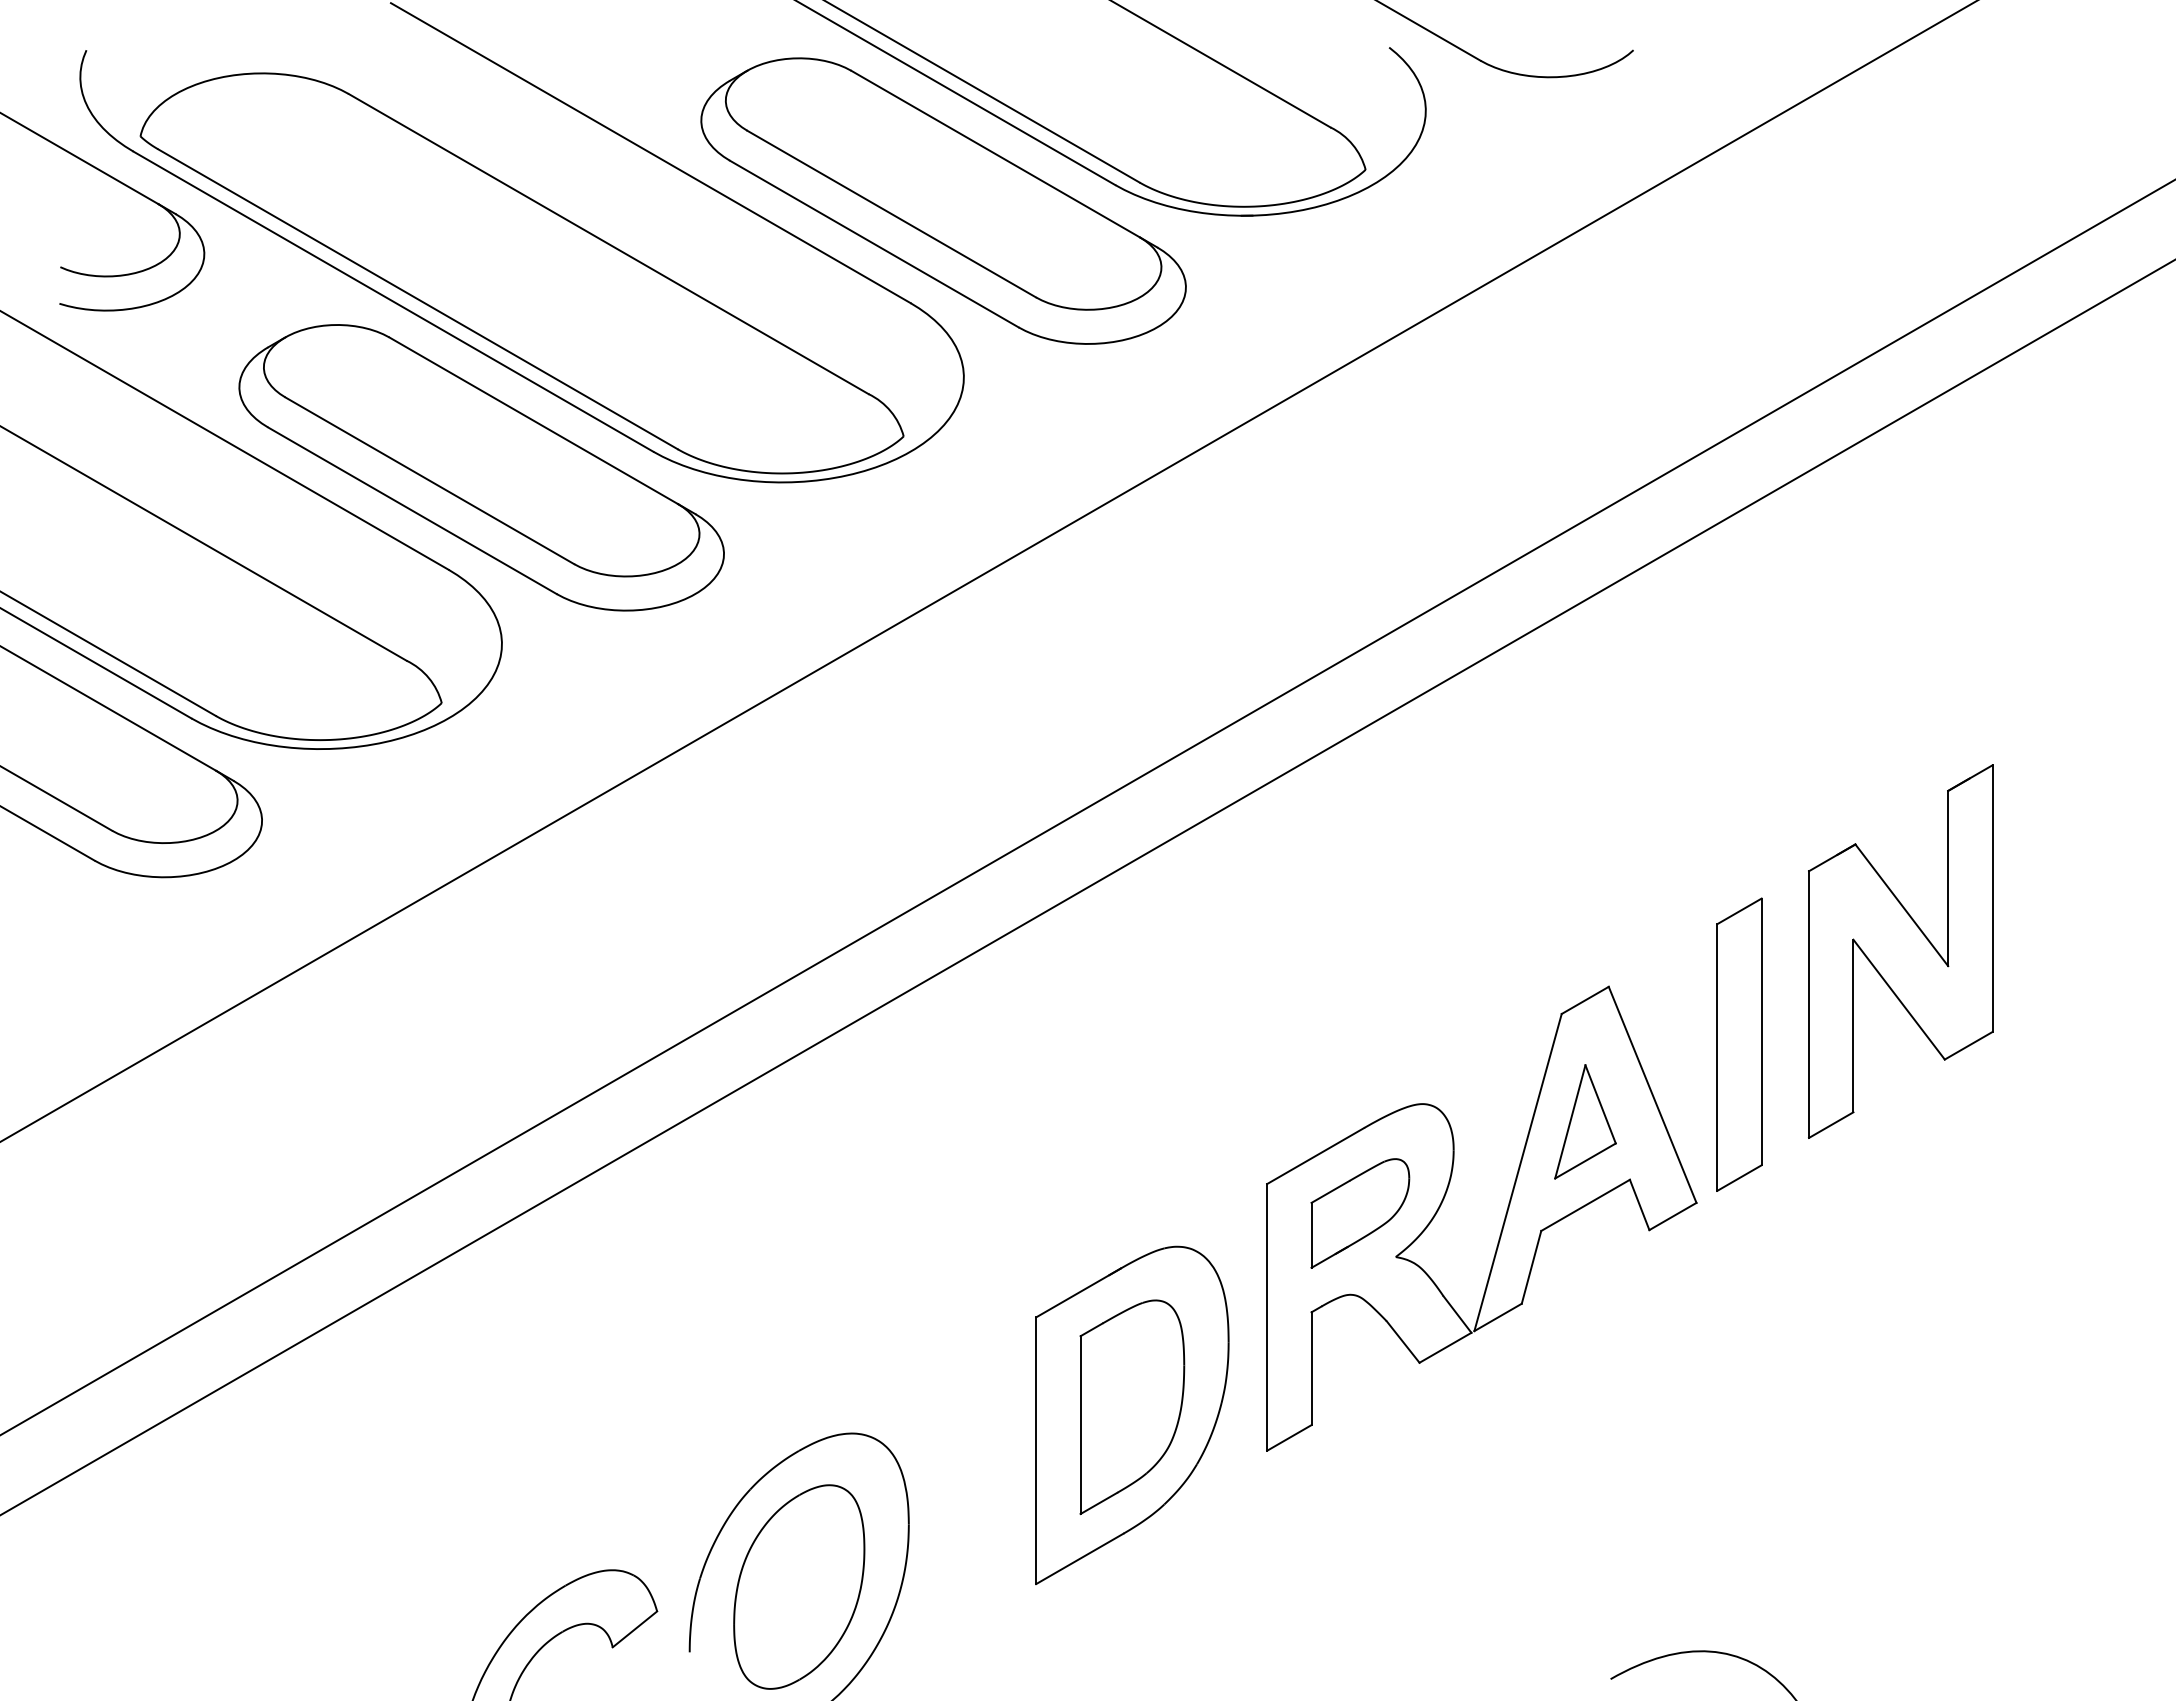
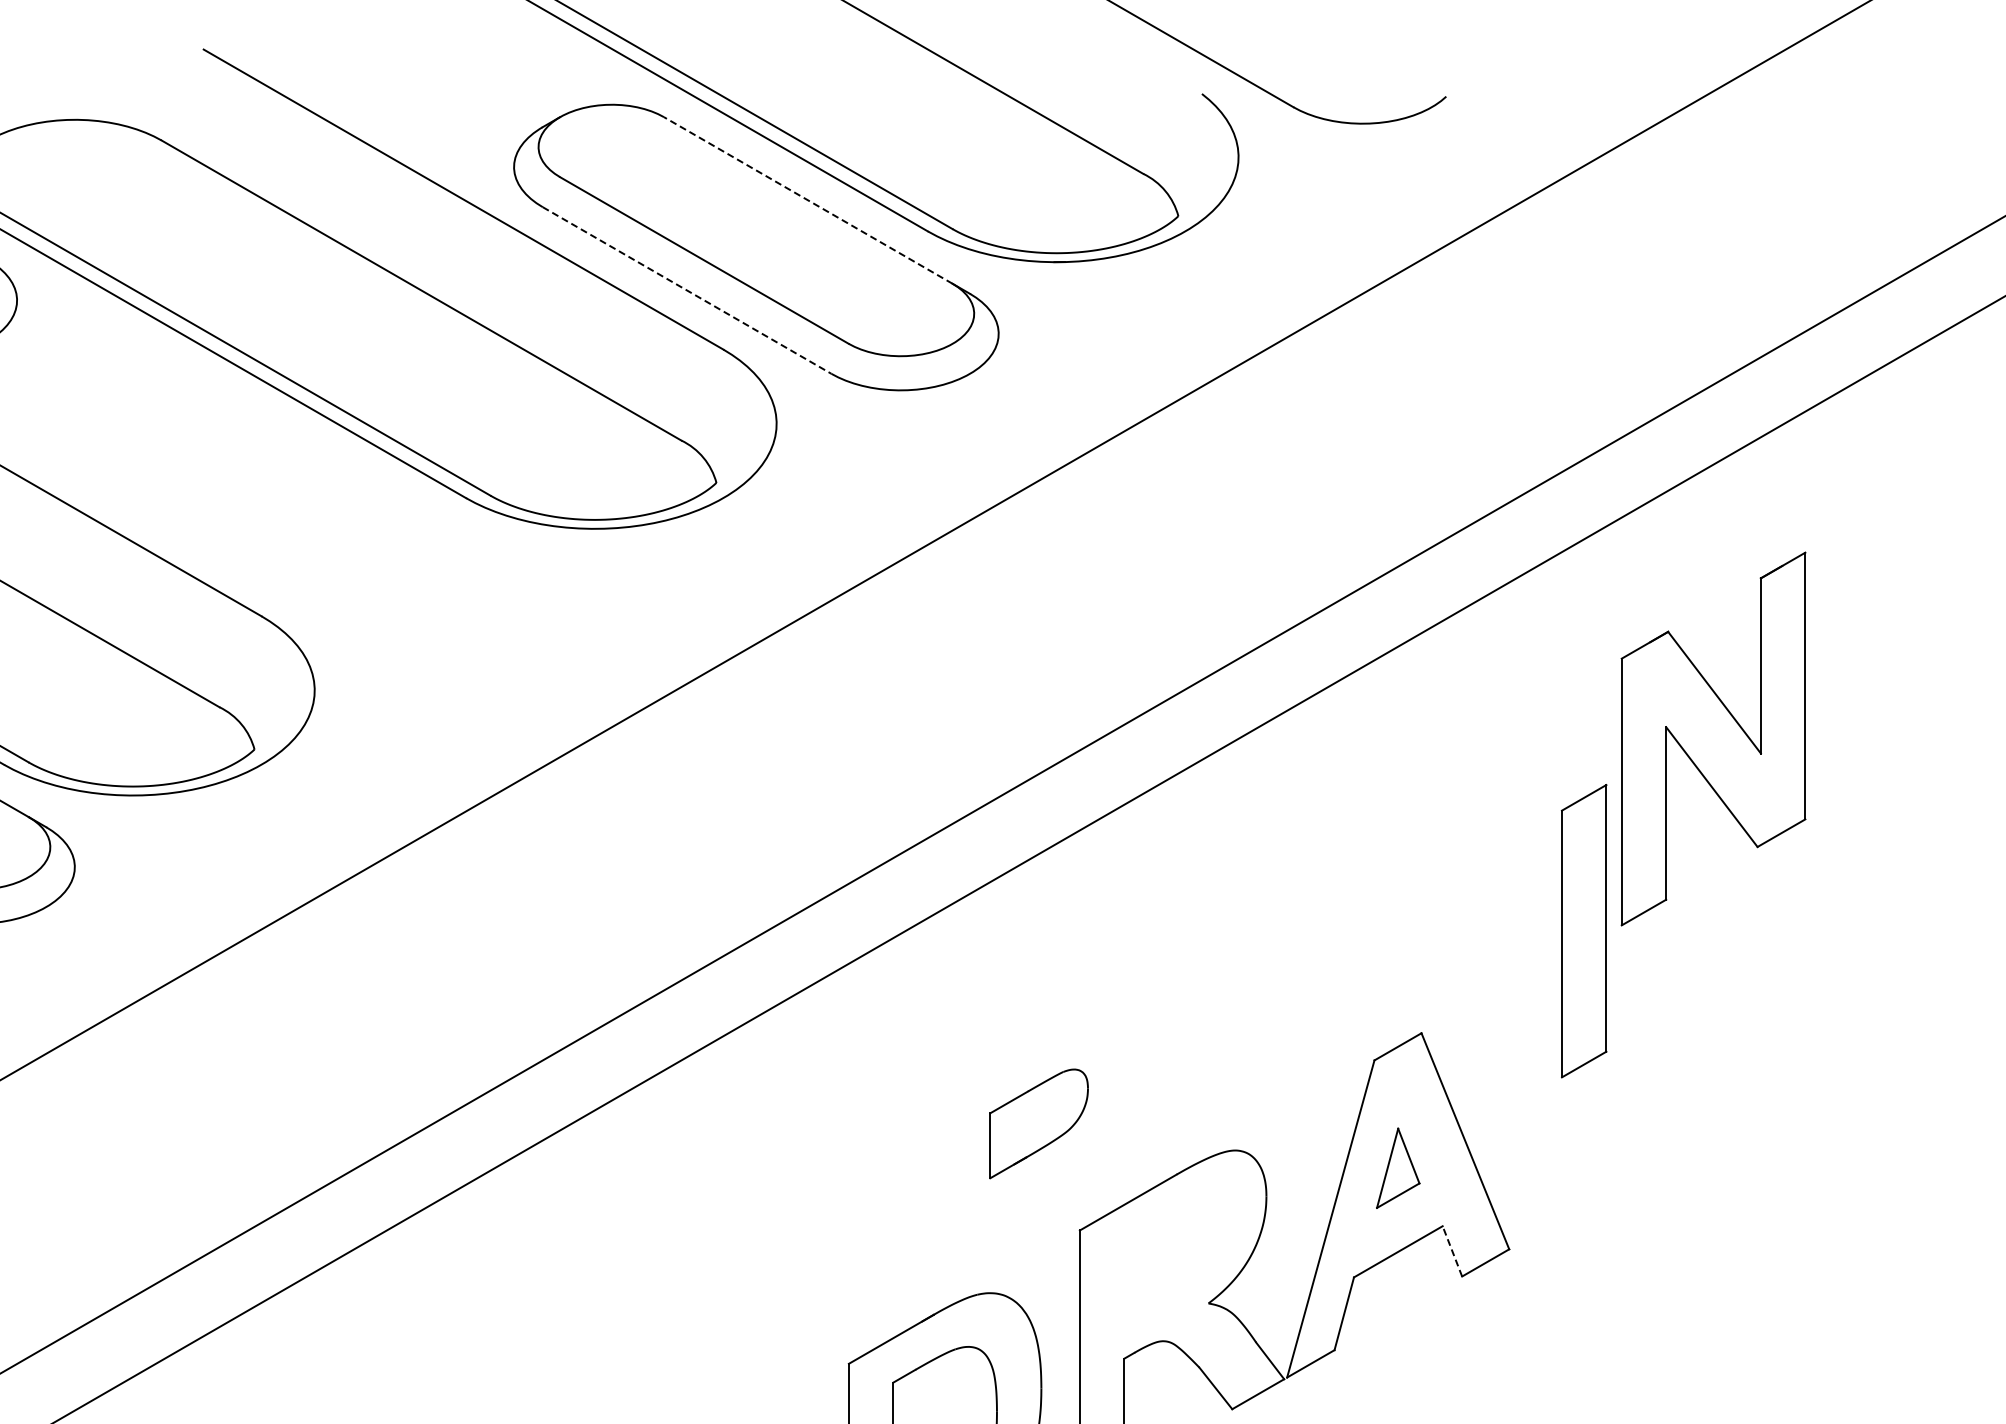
line: (995, 154) -> (808, 200), solid -> dashed
line: (874, 244) -> (687, 290), solid -> dashed
part: (481, 467) -> (294, 513), removed
part: (1900, 951) -> (1713, 738), moved
part: (1739, 1044) -> (1584, 930), moved
part: (1585, 1121) -> (1398, 1167), size x0.7
line: (1639, 1204) -> (1452, 1250), solid -> dashed
part: (1360, 1213) -> (1039, 1123), moved

